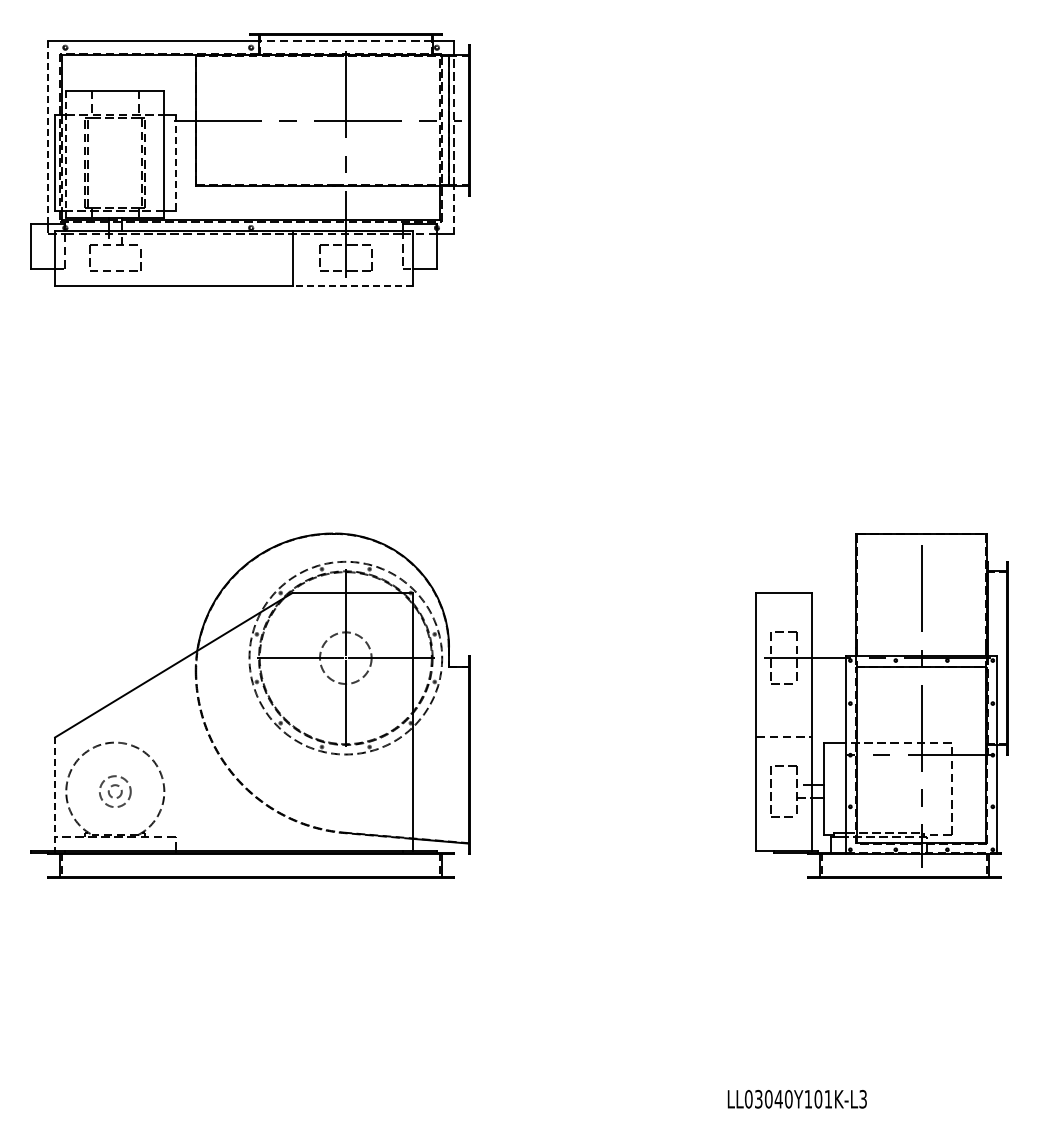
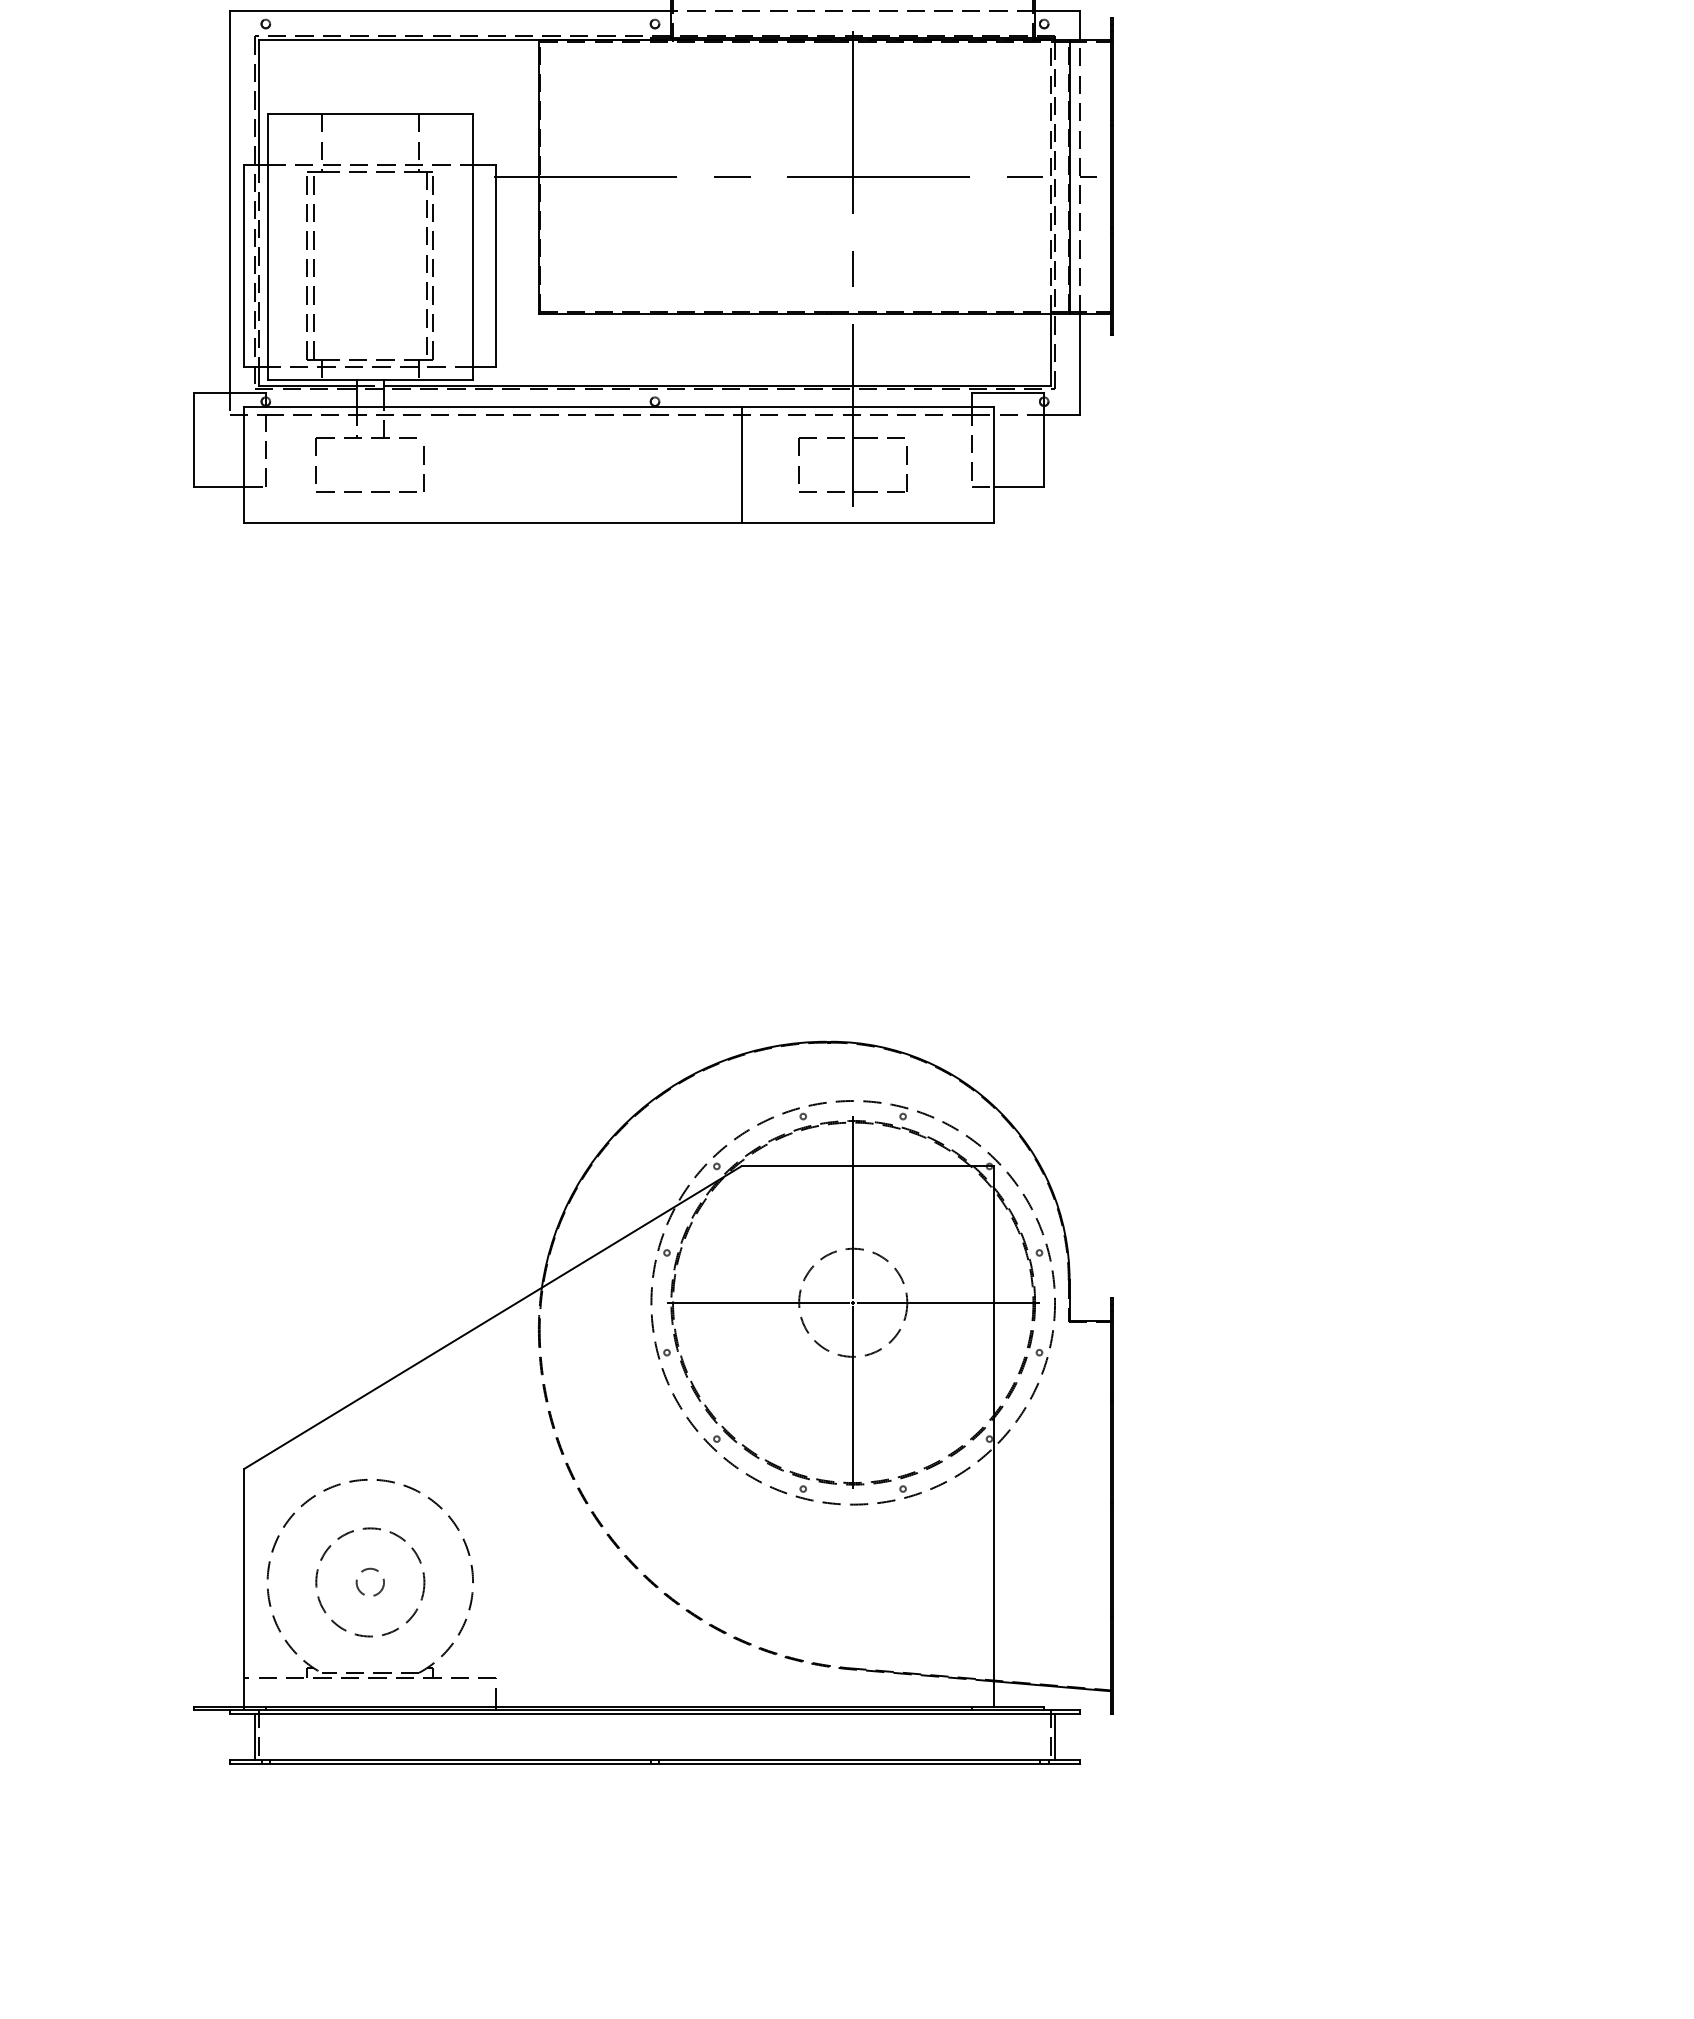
line: (48, 133) -> (230, 203), dashed -> solid
line: (66, 154) -> (268, 247), dashed -> solid
line: (175, 163) -> (496, 266), dashed -> solid
line: (454, 209) -> (1080, 362), dashed -> solid
line: (352, 285) -> (867, 522), dashed -> solid
circle: (115, 791) -> (370, 1582), size x1.67
line: (55, 794) -> (245, 1588), dashed -> solid

